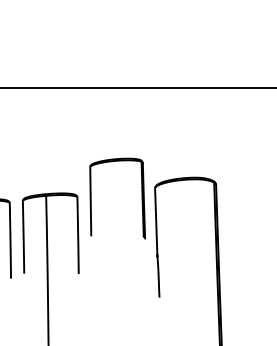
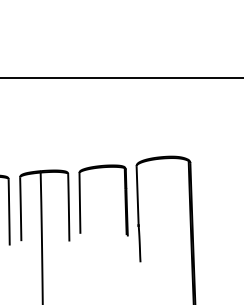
part: (141, 198) -> (124, 200), moved

